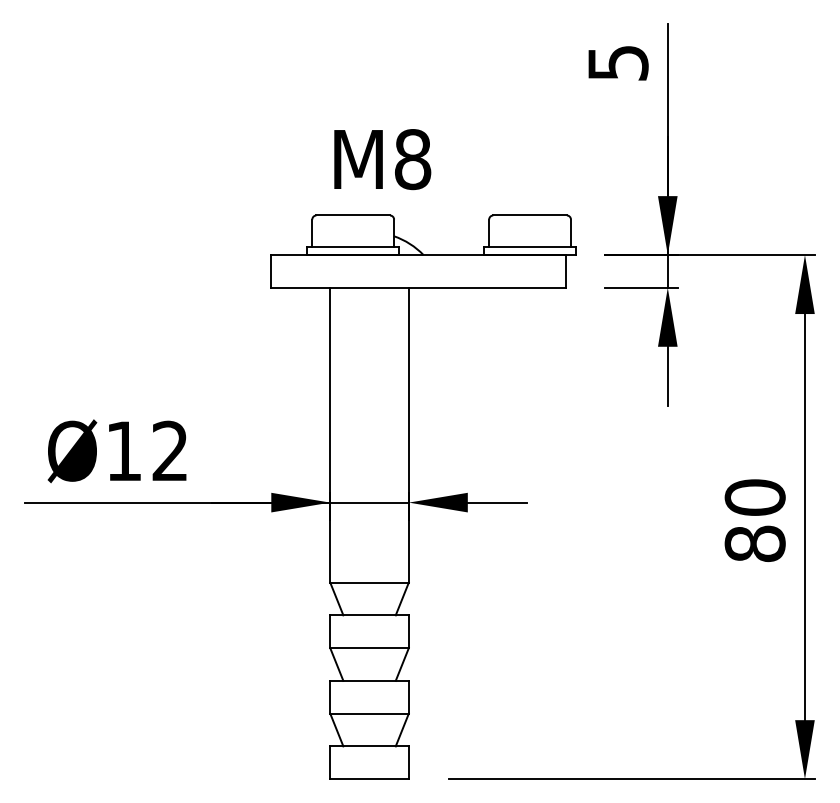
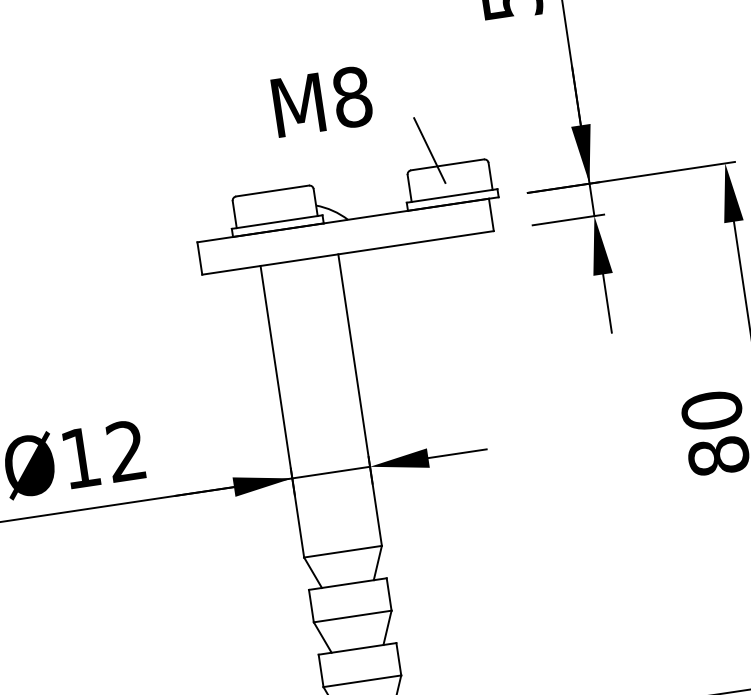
text: (382, 159) -> (322, 101), moved
line: (514, 198) -> (429, 150), added

